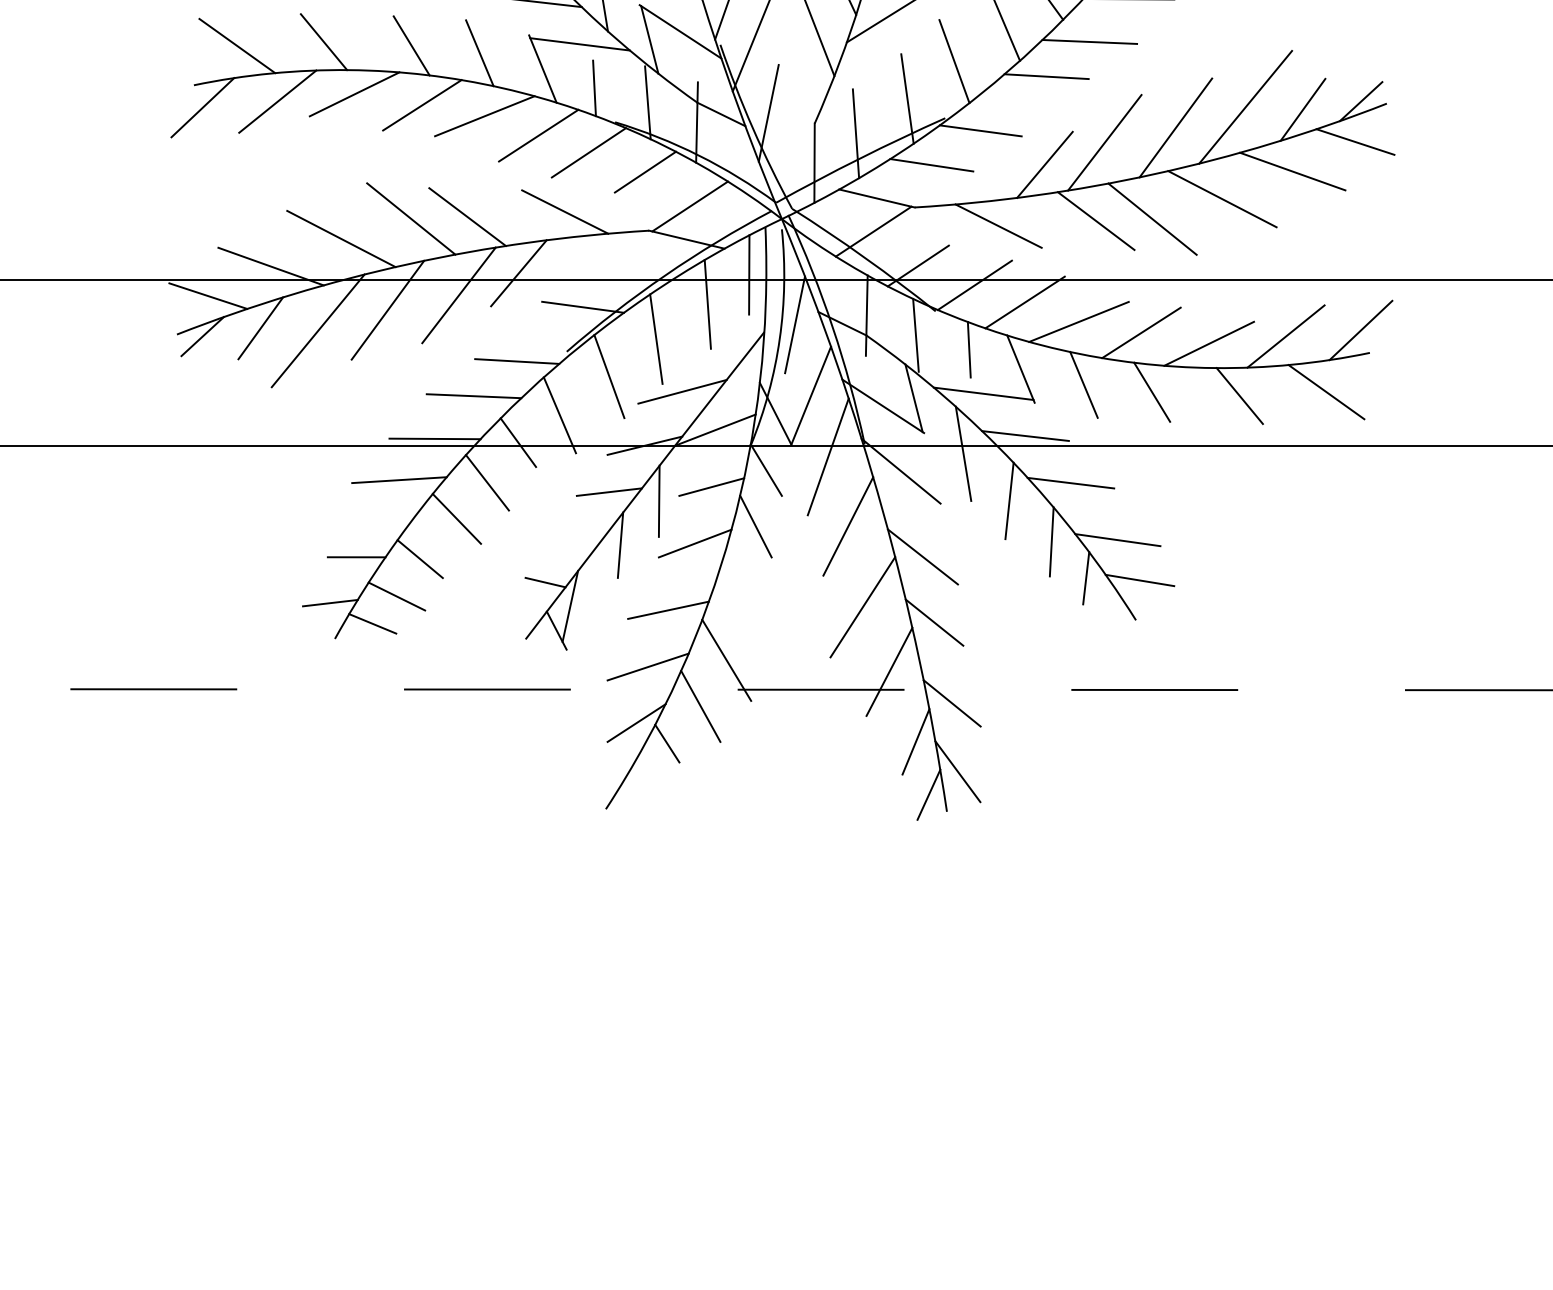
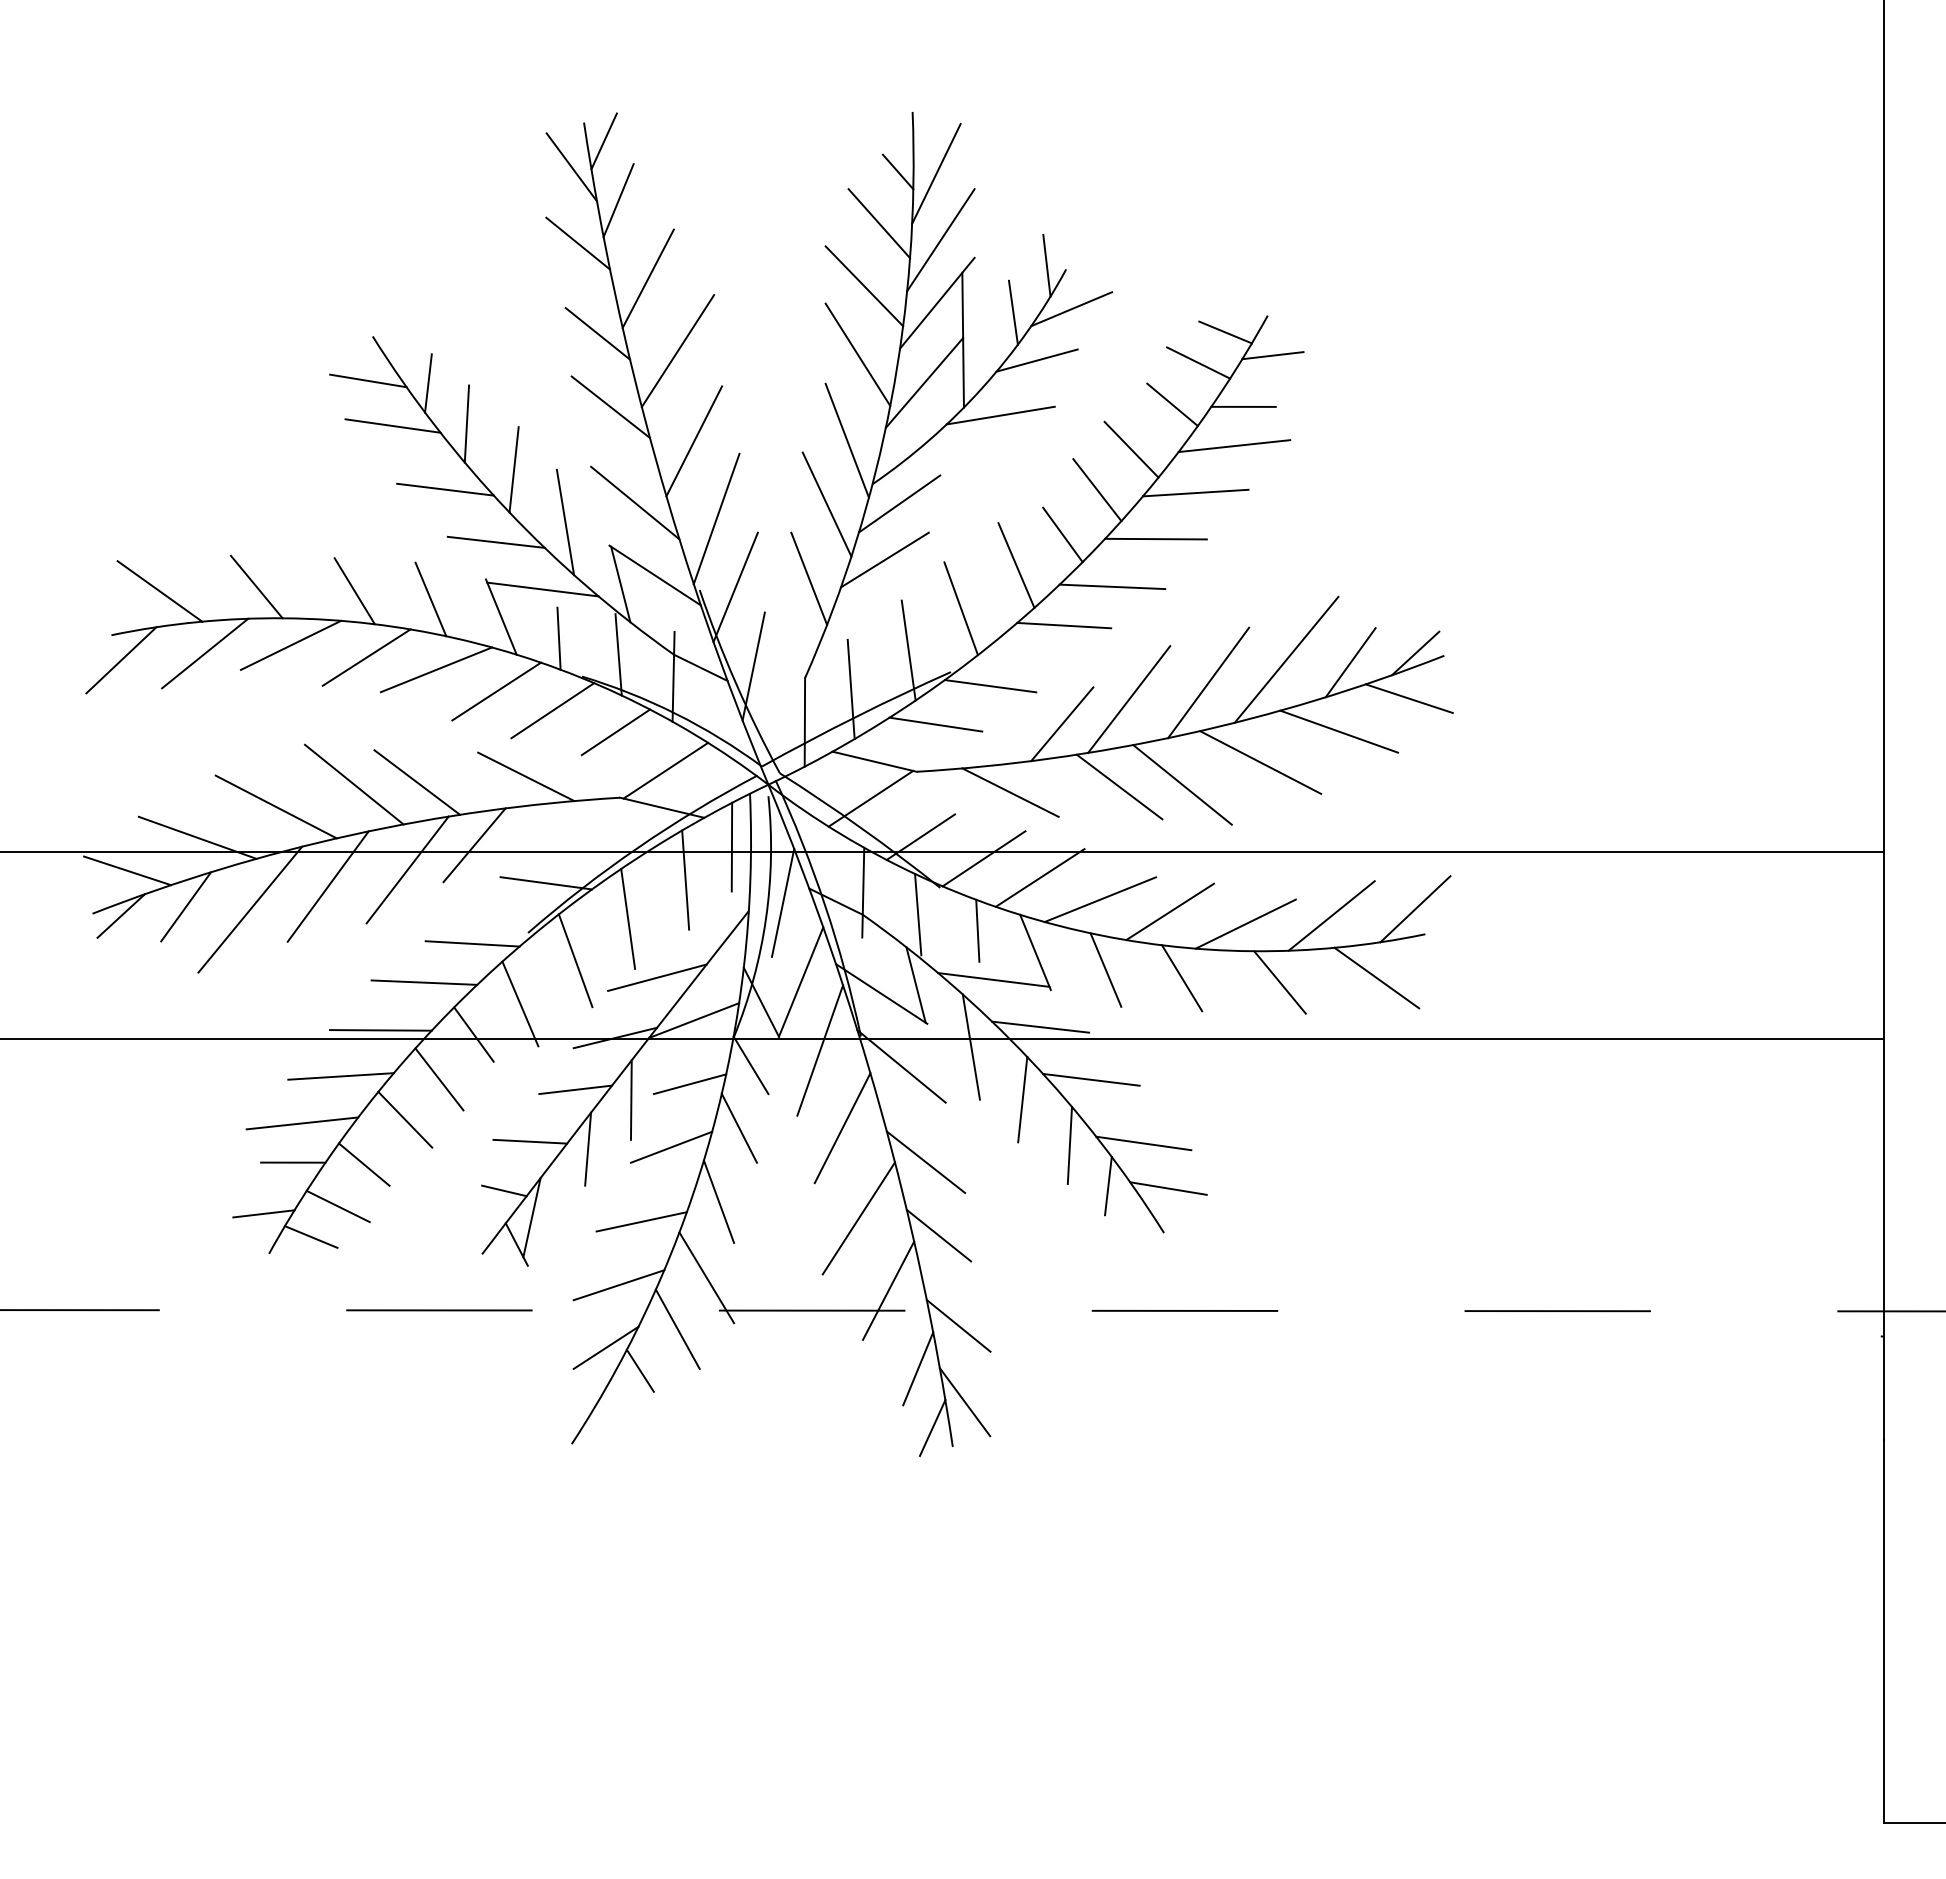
line: (364, 522) -> (302, 1123), added
line: (568, 538) -> (530, 1141), added
line: (737, 592) -> (718, 1201), added

